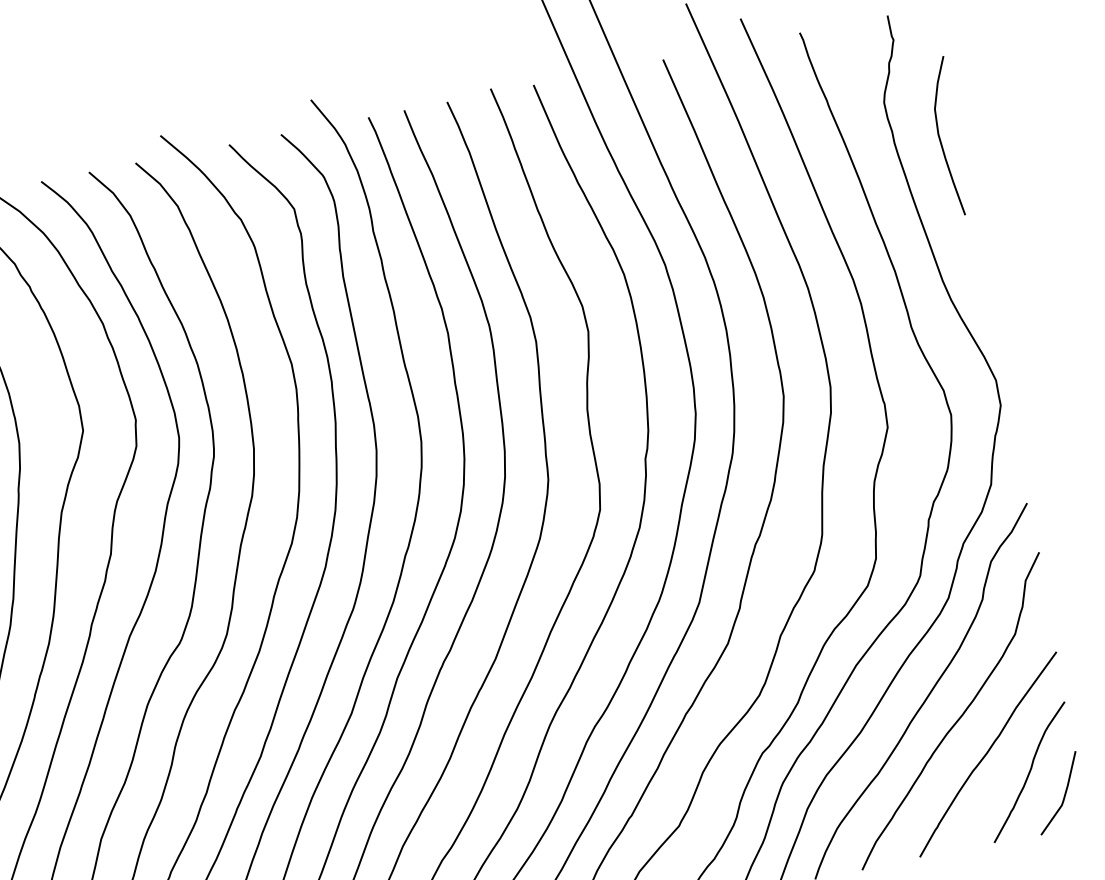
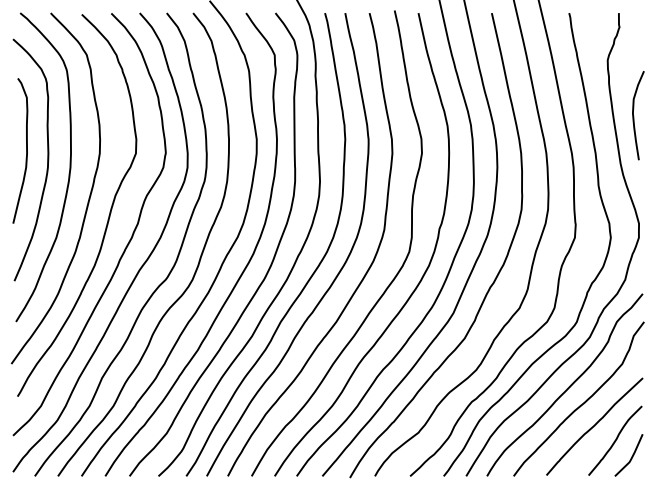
curve: (942, 139) -> (634, 116), moved

